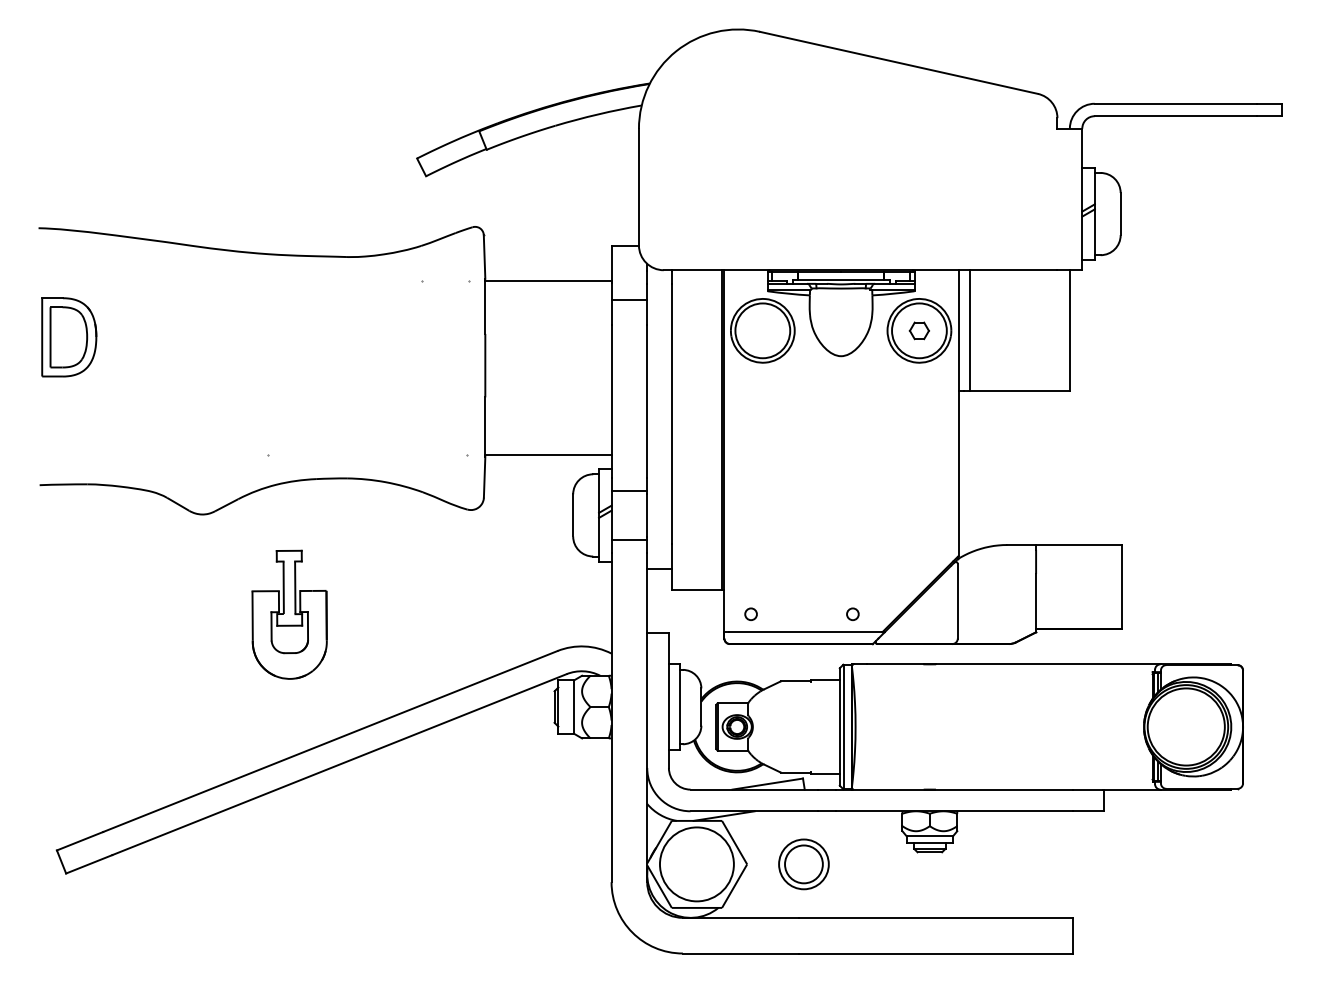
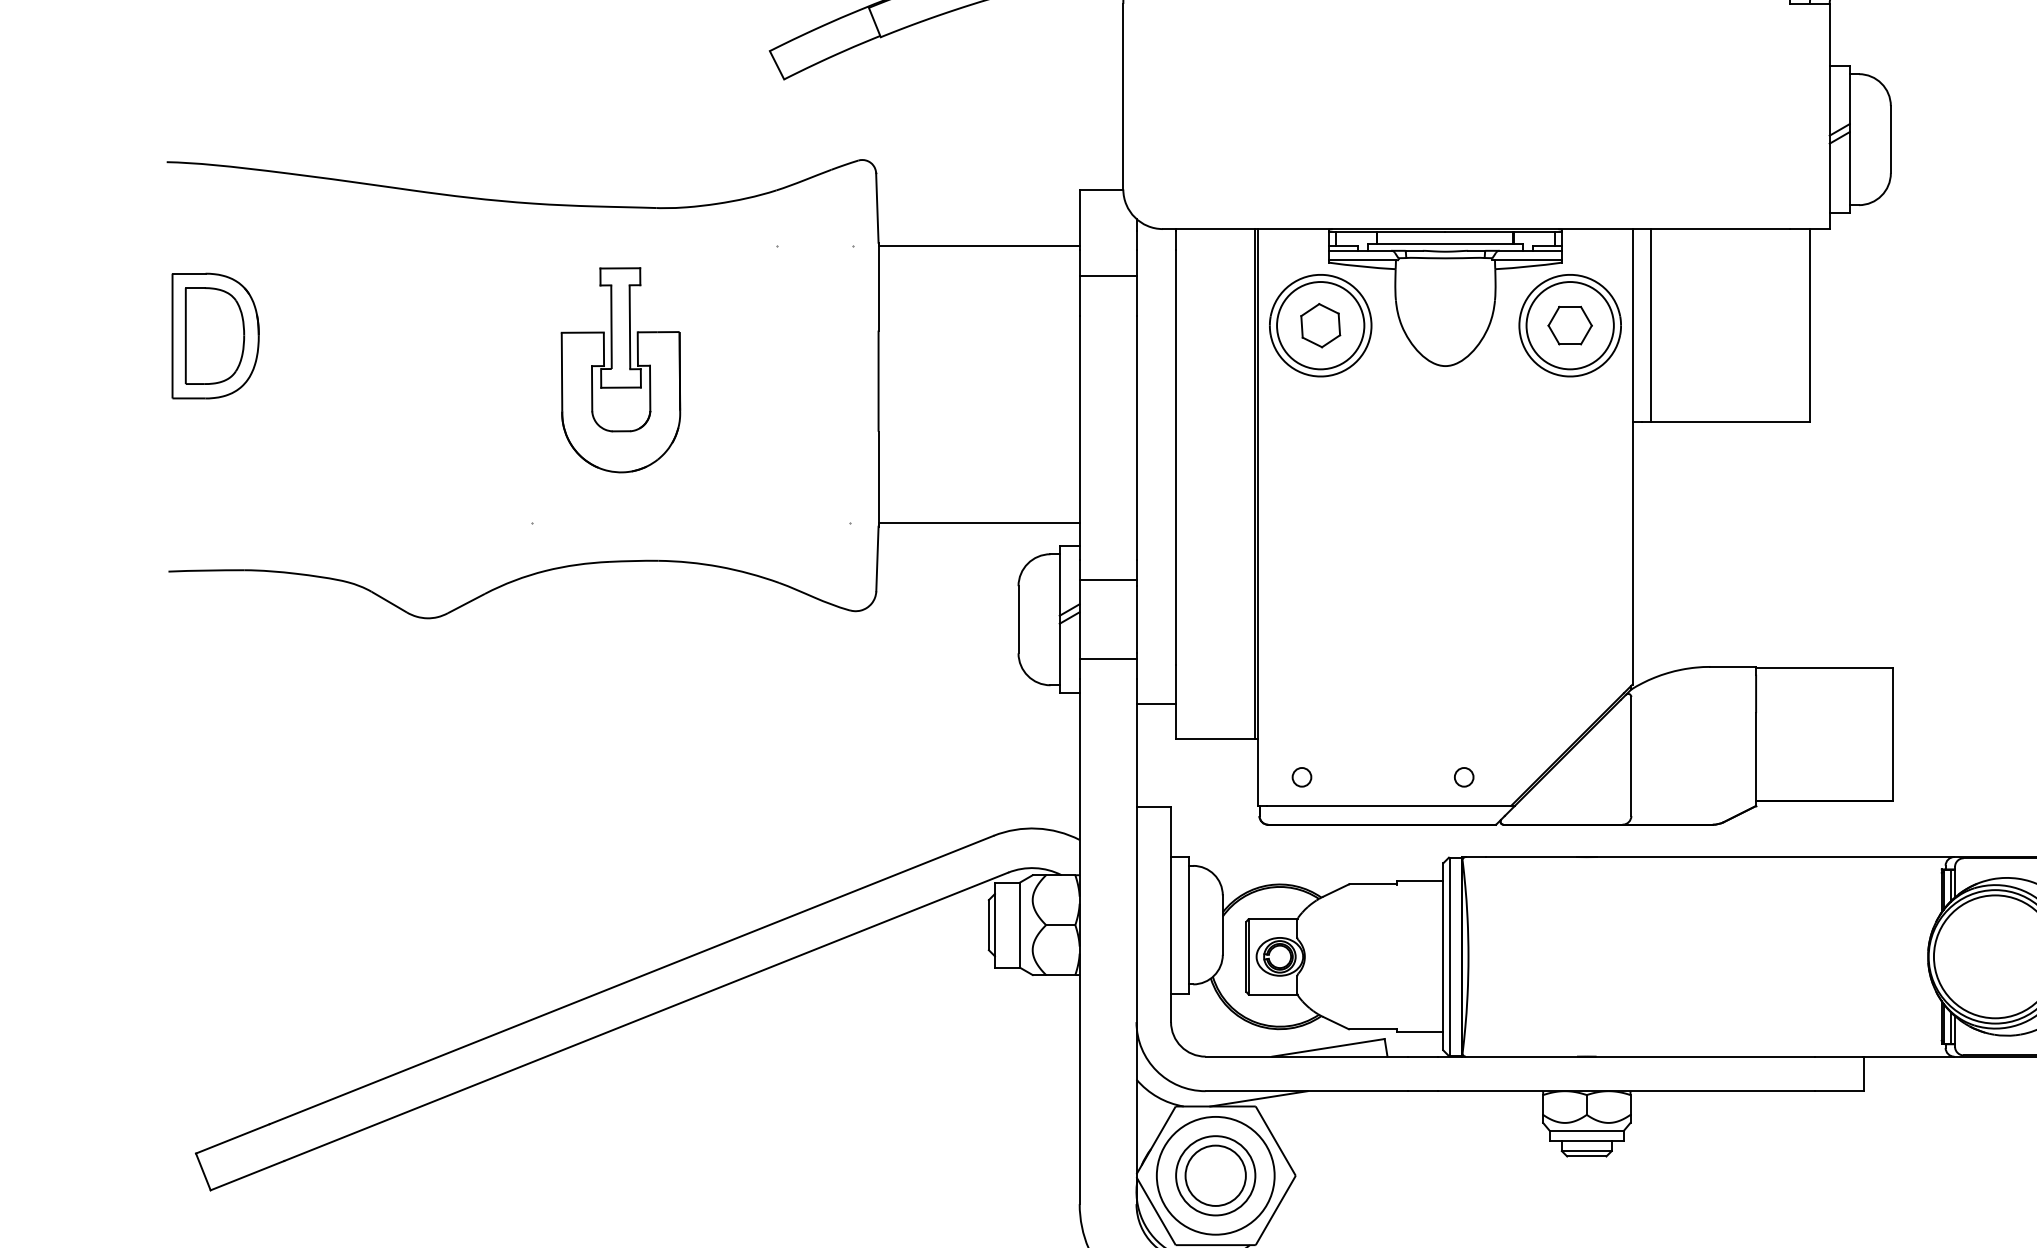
part: (762, 330) -> (1320, 325), added
part: (919, 330) -> (1570, 325), size x1.43
part: (289, 614) -> (620, 369), moved
part: (803, 864) -> (1215, 1175), moved

